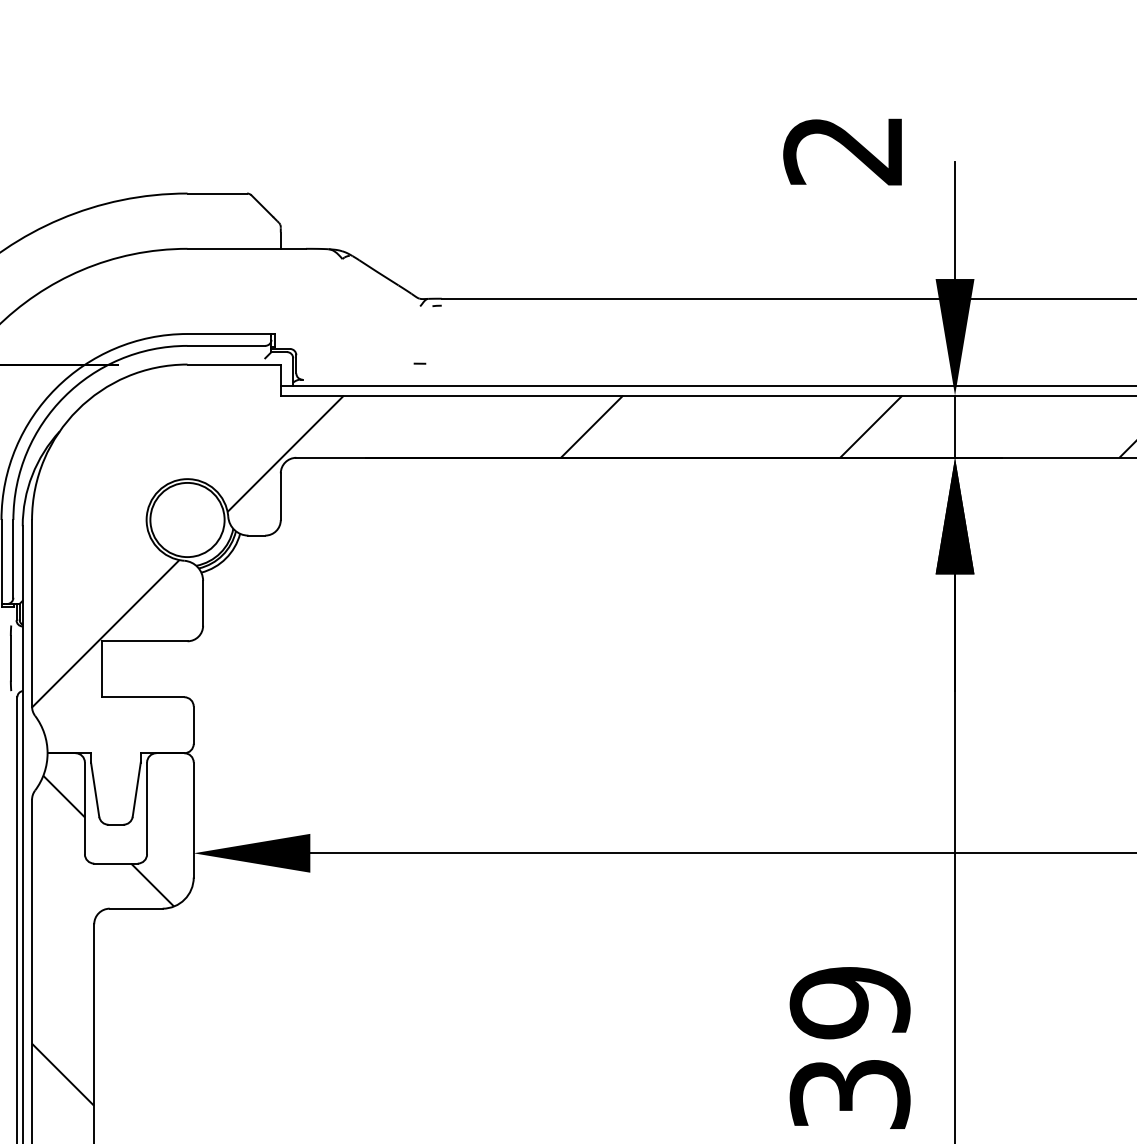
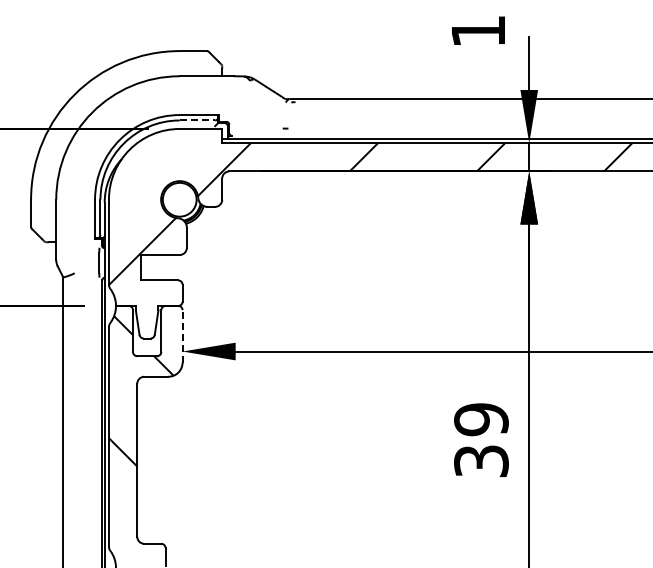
text: (841, 150) -> (477, 31), 2 -> 1
line: (226, 345) -> (197, 120), solid -> dashed
line: (193, 818) -> (182, 335), solid -> dashed

